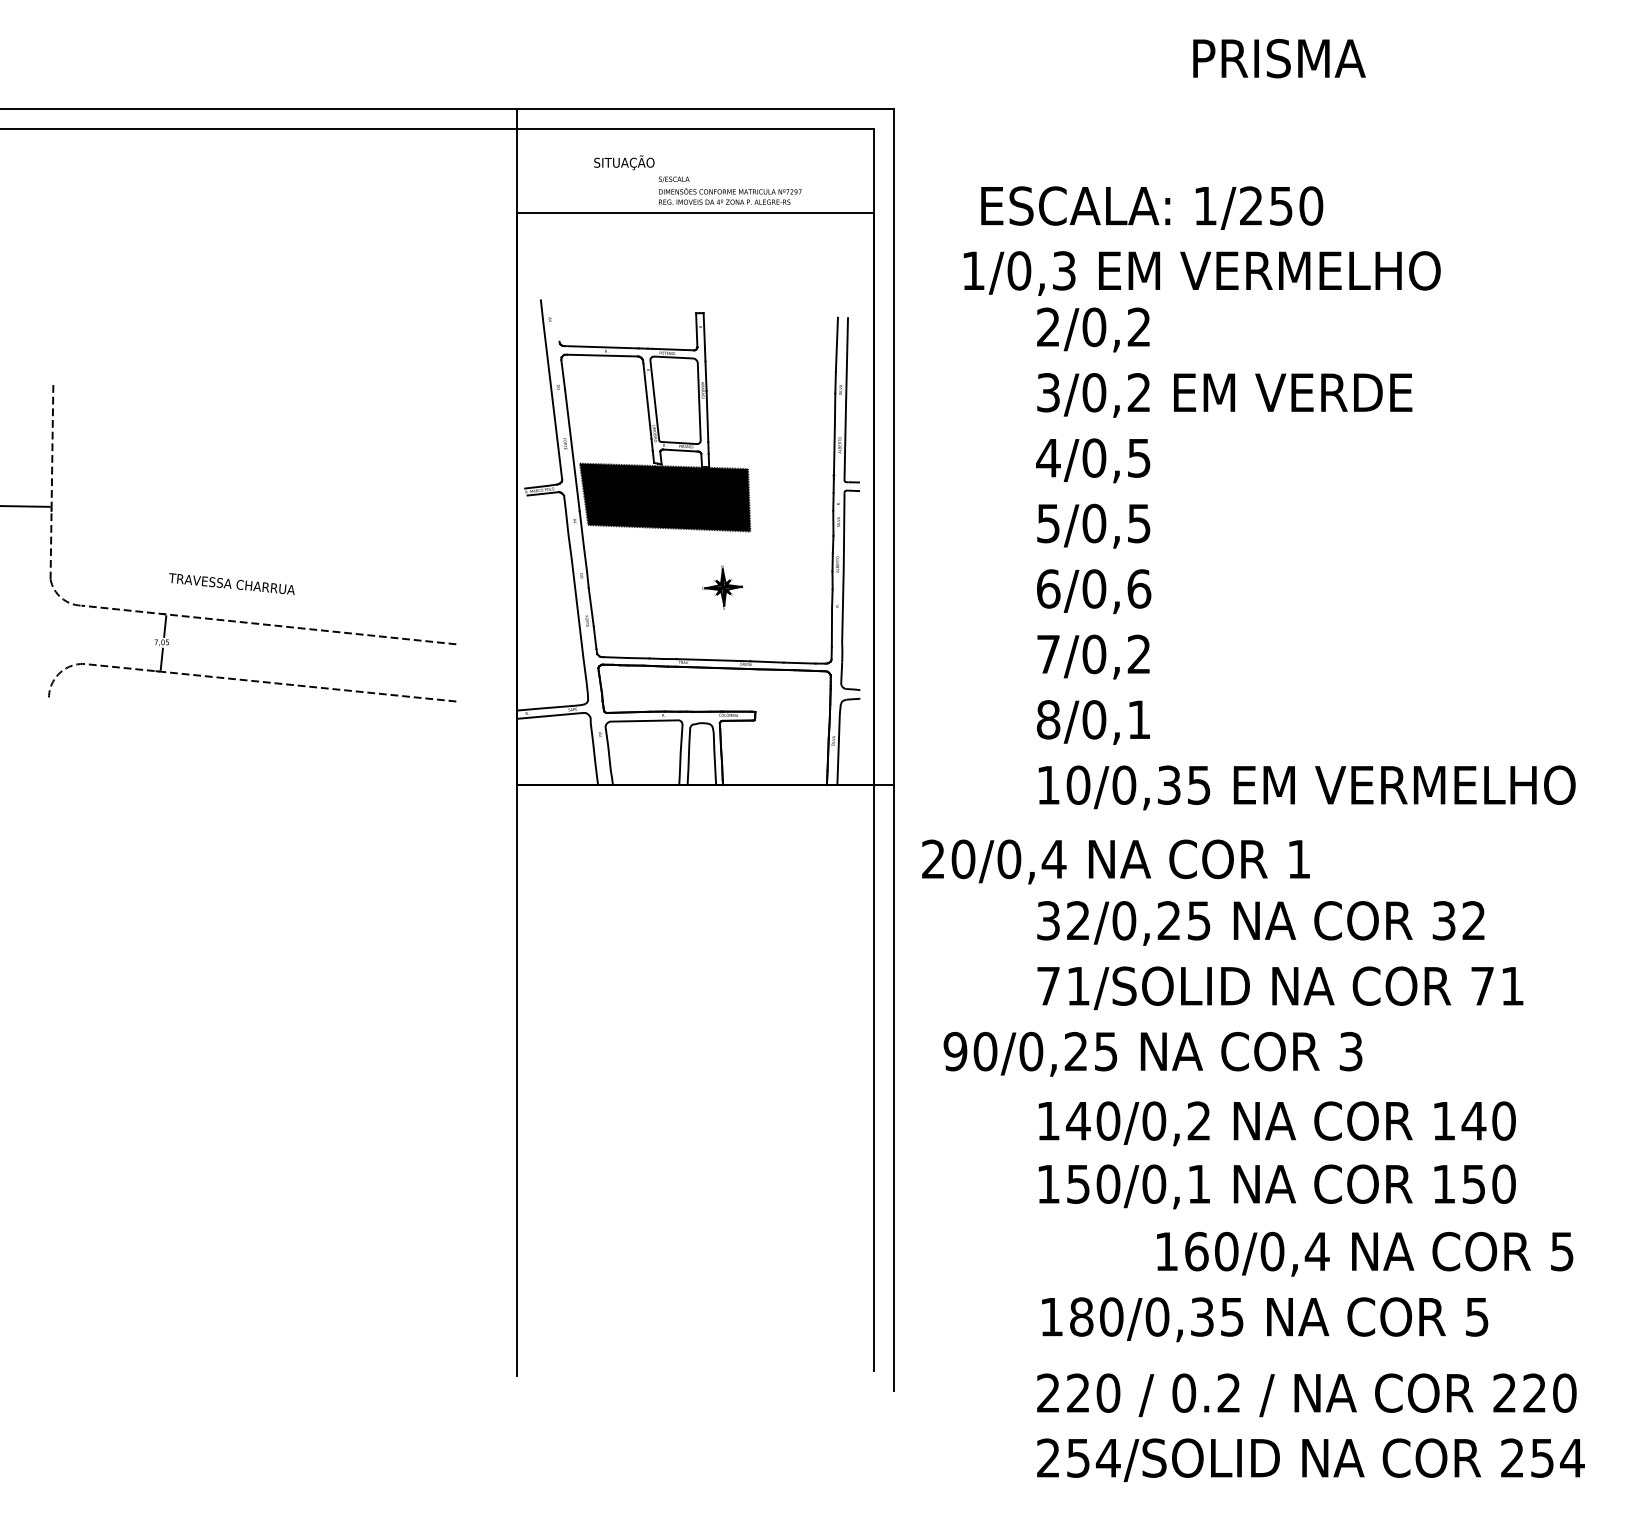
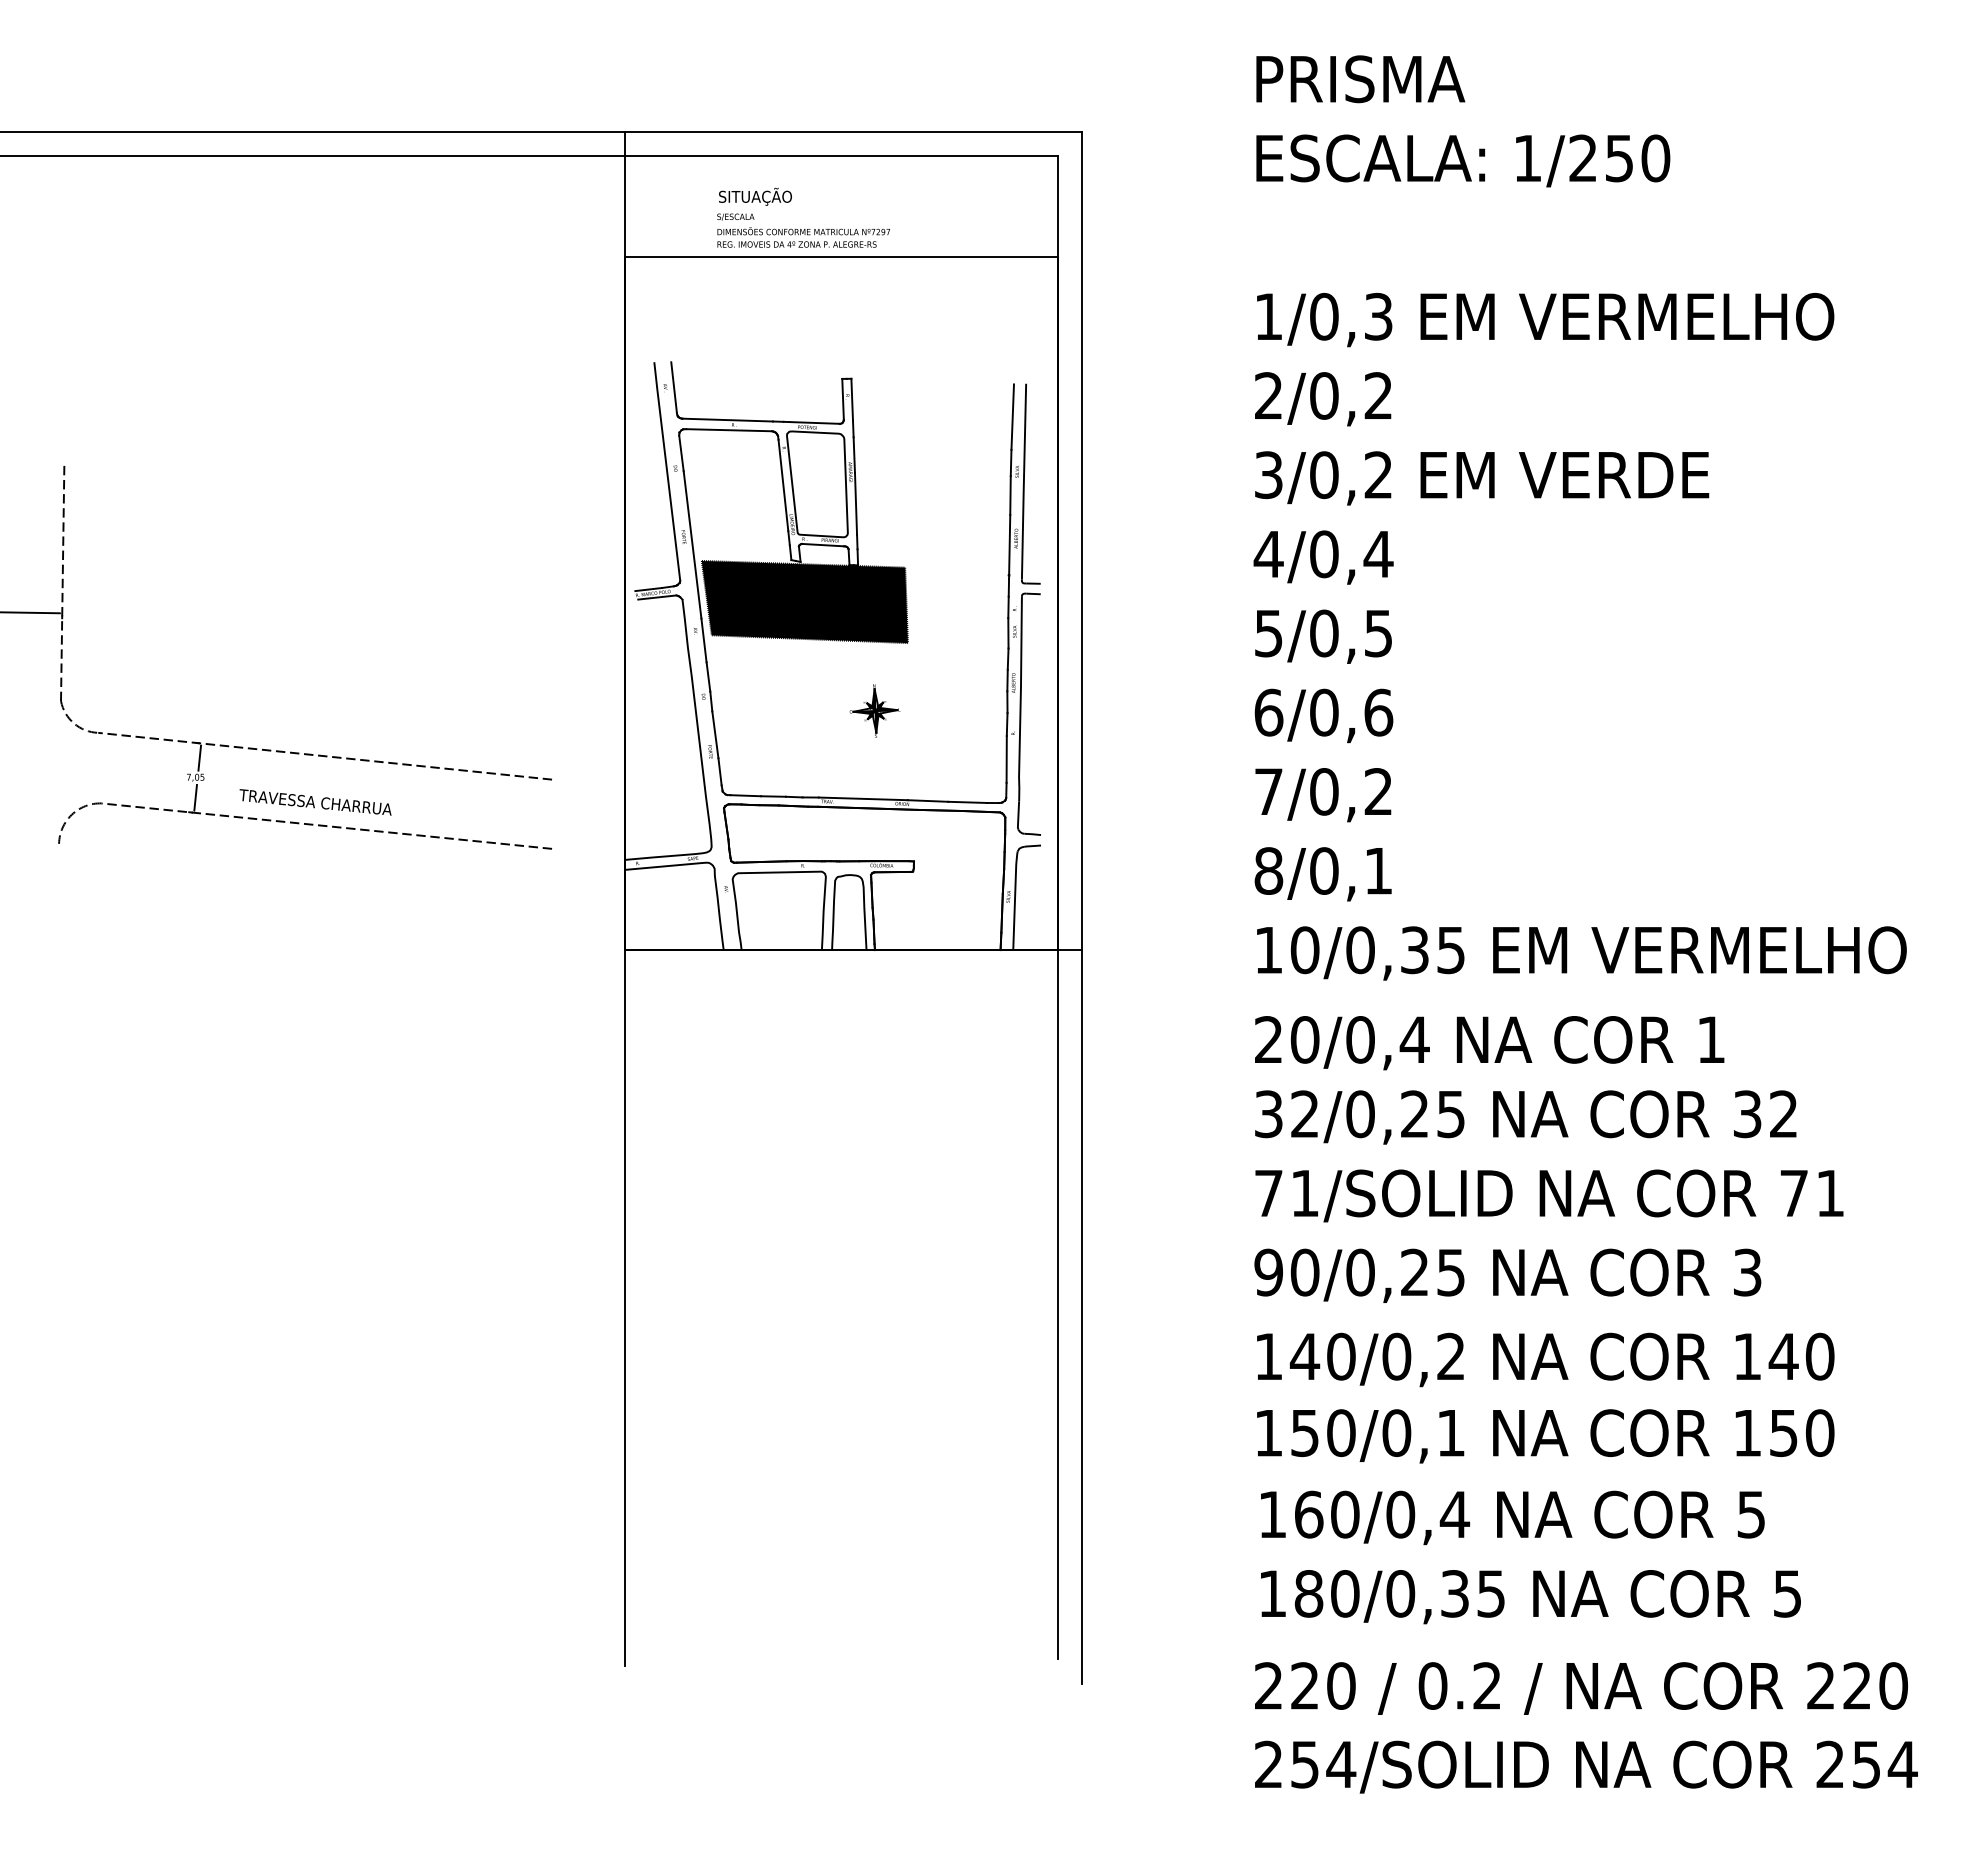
text: (1279, 58) -> (1360, 79), moved
text: (729, 190) -> (802, 230), moved
text: (1152, 207) -> (1463, 160), moved
text: (1201, 273) -> (1544, 319), moved
line: (556, 320) -> (673, 387), added
text: (1138, 458) -> (1377, 554), 4/0,5 -> 4/0,4
text: (231, 583) -> (315, 801), moved
text: (1115, 861) -> (1489, 1042), moved
text: (1152, 1053) -> (1507, 1274), moved
text: (1365, 1253) -> (1513, 1516), moved

